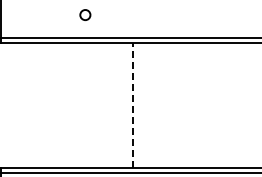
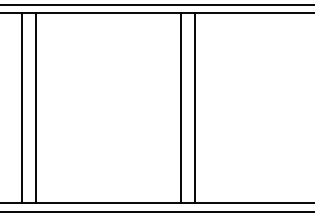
line: (28, 105) -> (21, 108), added
line: (37, 105) -> (35, 108), added
line: (132, 105) -> (180, 108), dashed -> solid
line: (141, 105) -> (194, 108), added

